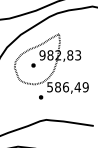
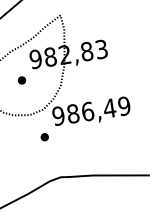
text: (50, 87) -> (59, 116), 586,49 -> 986,49

